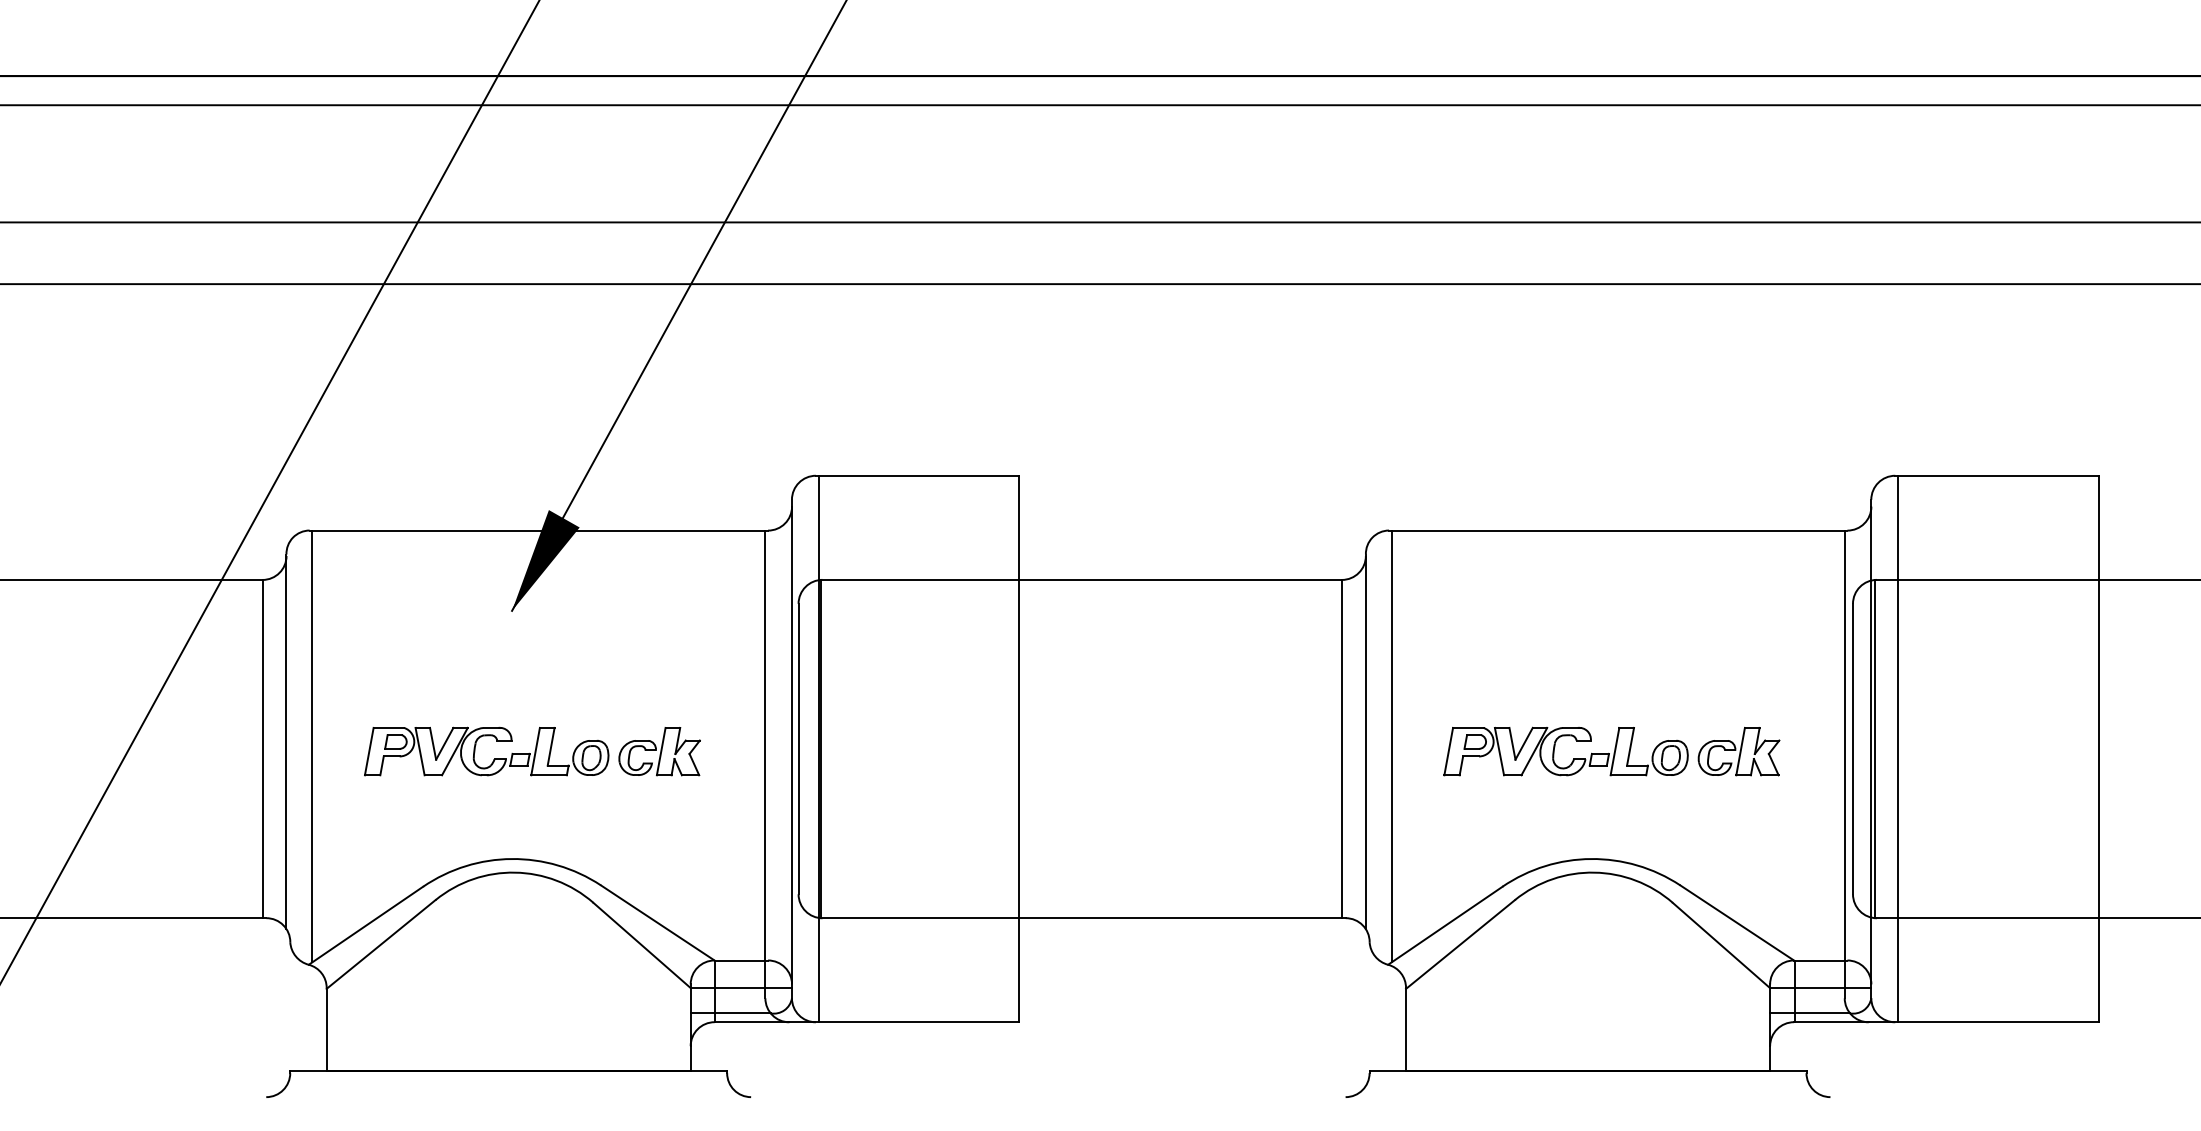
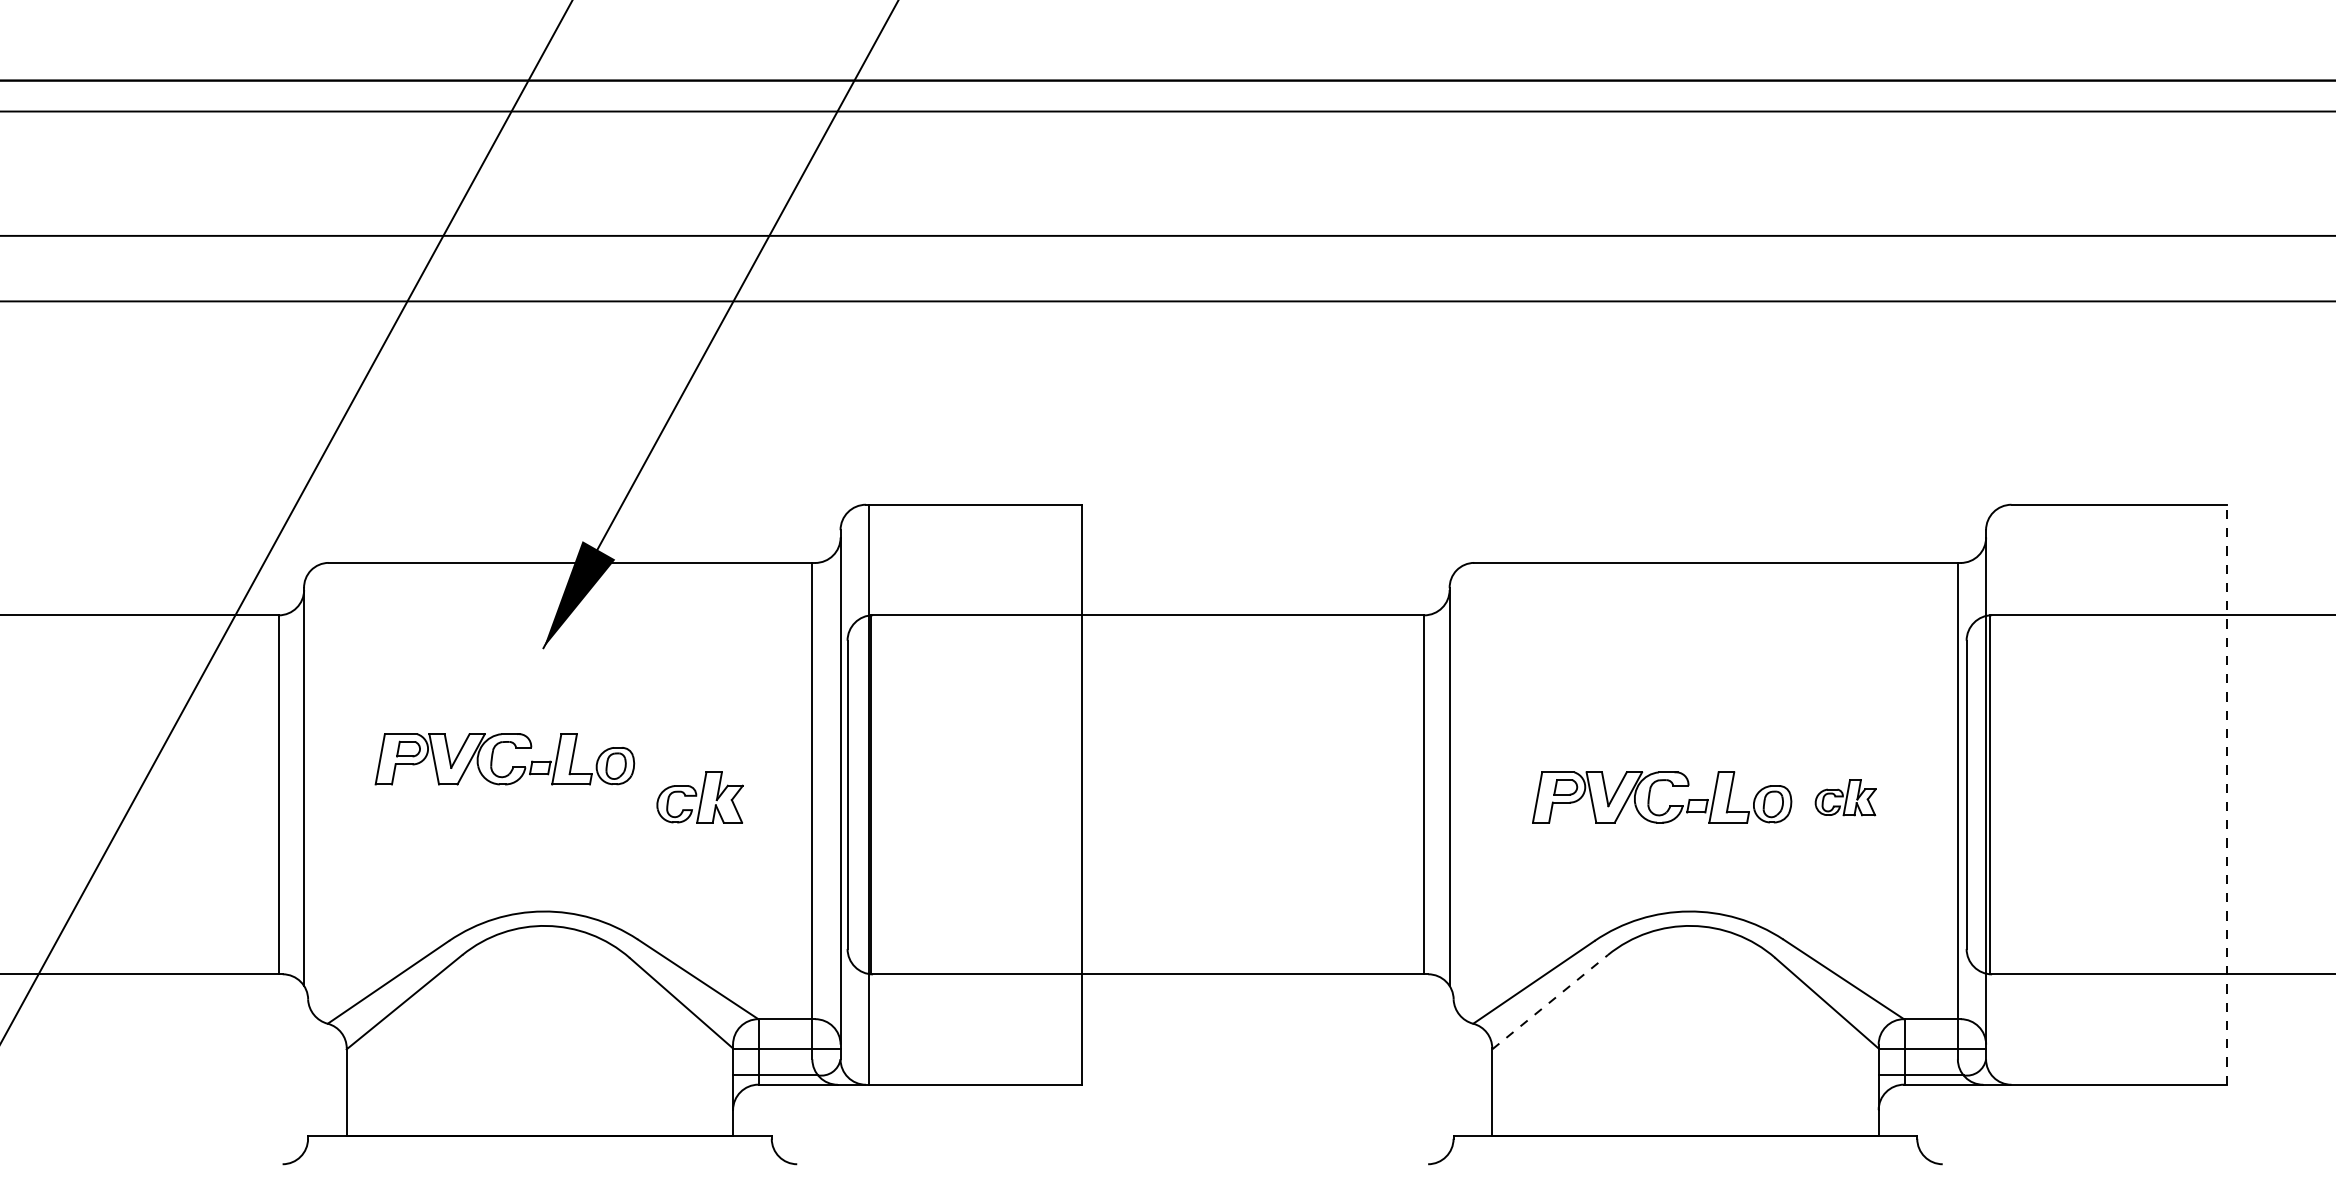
line: (312, 746) -> (331, 792), removed
line: (1391, 746) -> (1476, 792), removed
line: (1898, 748) -> (2014, 794), removed
line: (2098, 748) -> (2227, 794), solid -> dashed
part: (1738, 751) -> (1845, 797), size x0.7
part: (494, 758) -> (513, 766), moved
line: (1460, 944) -> (1550, 1002), solid -> dashed

